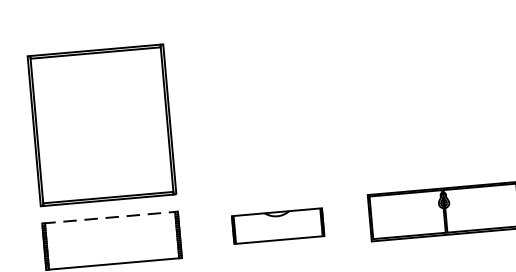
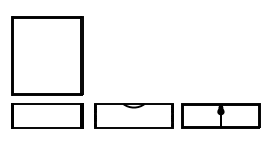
line: (110, 218) -> (47, 104), dashed -> solid
part: (277, 225) -> (133, 115), size x1.67

